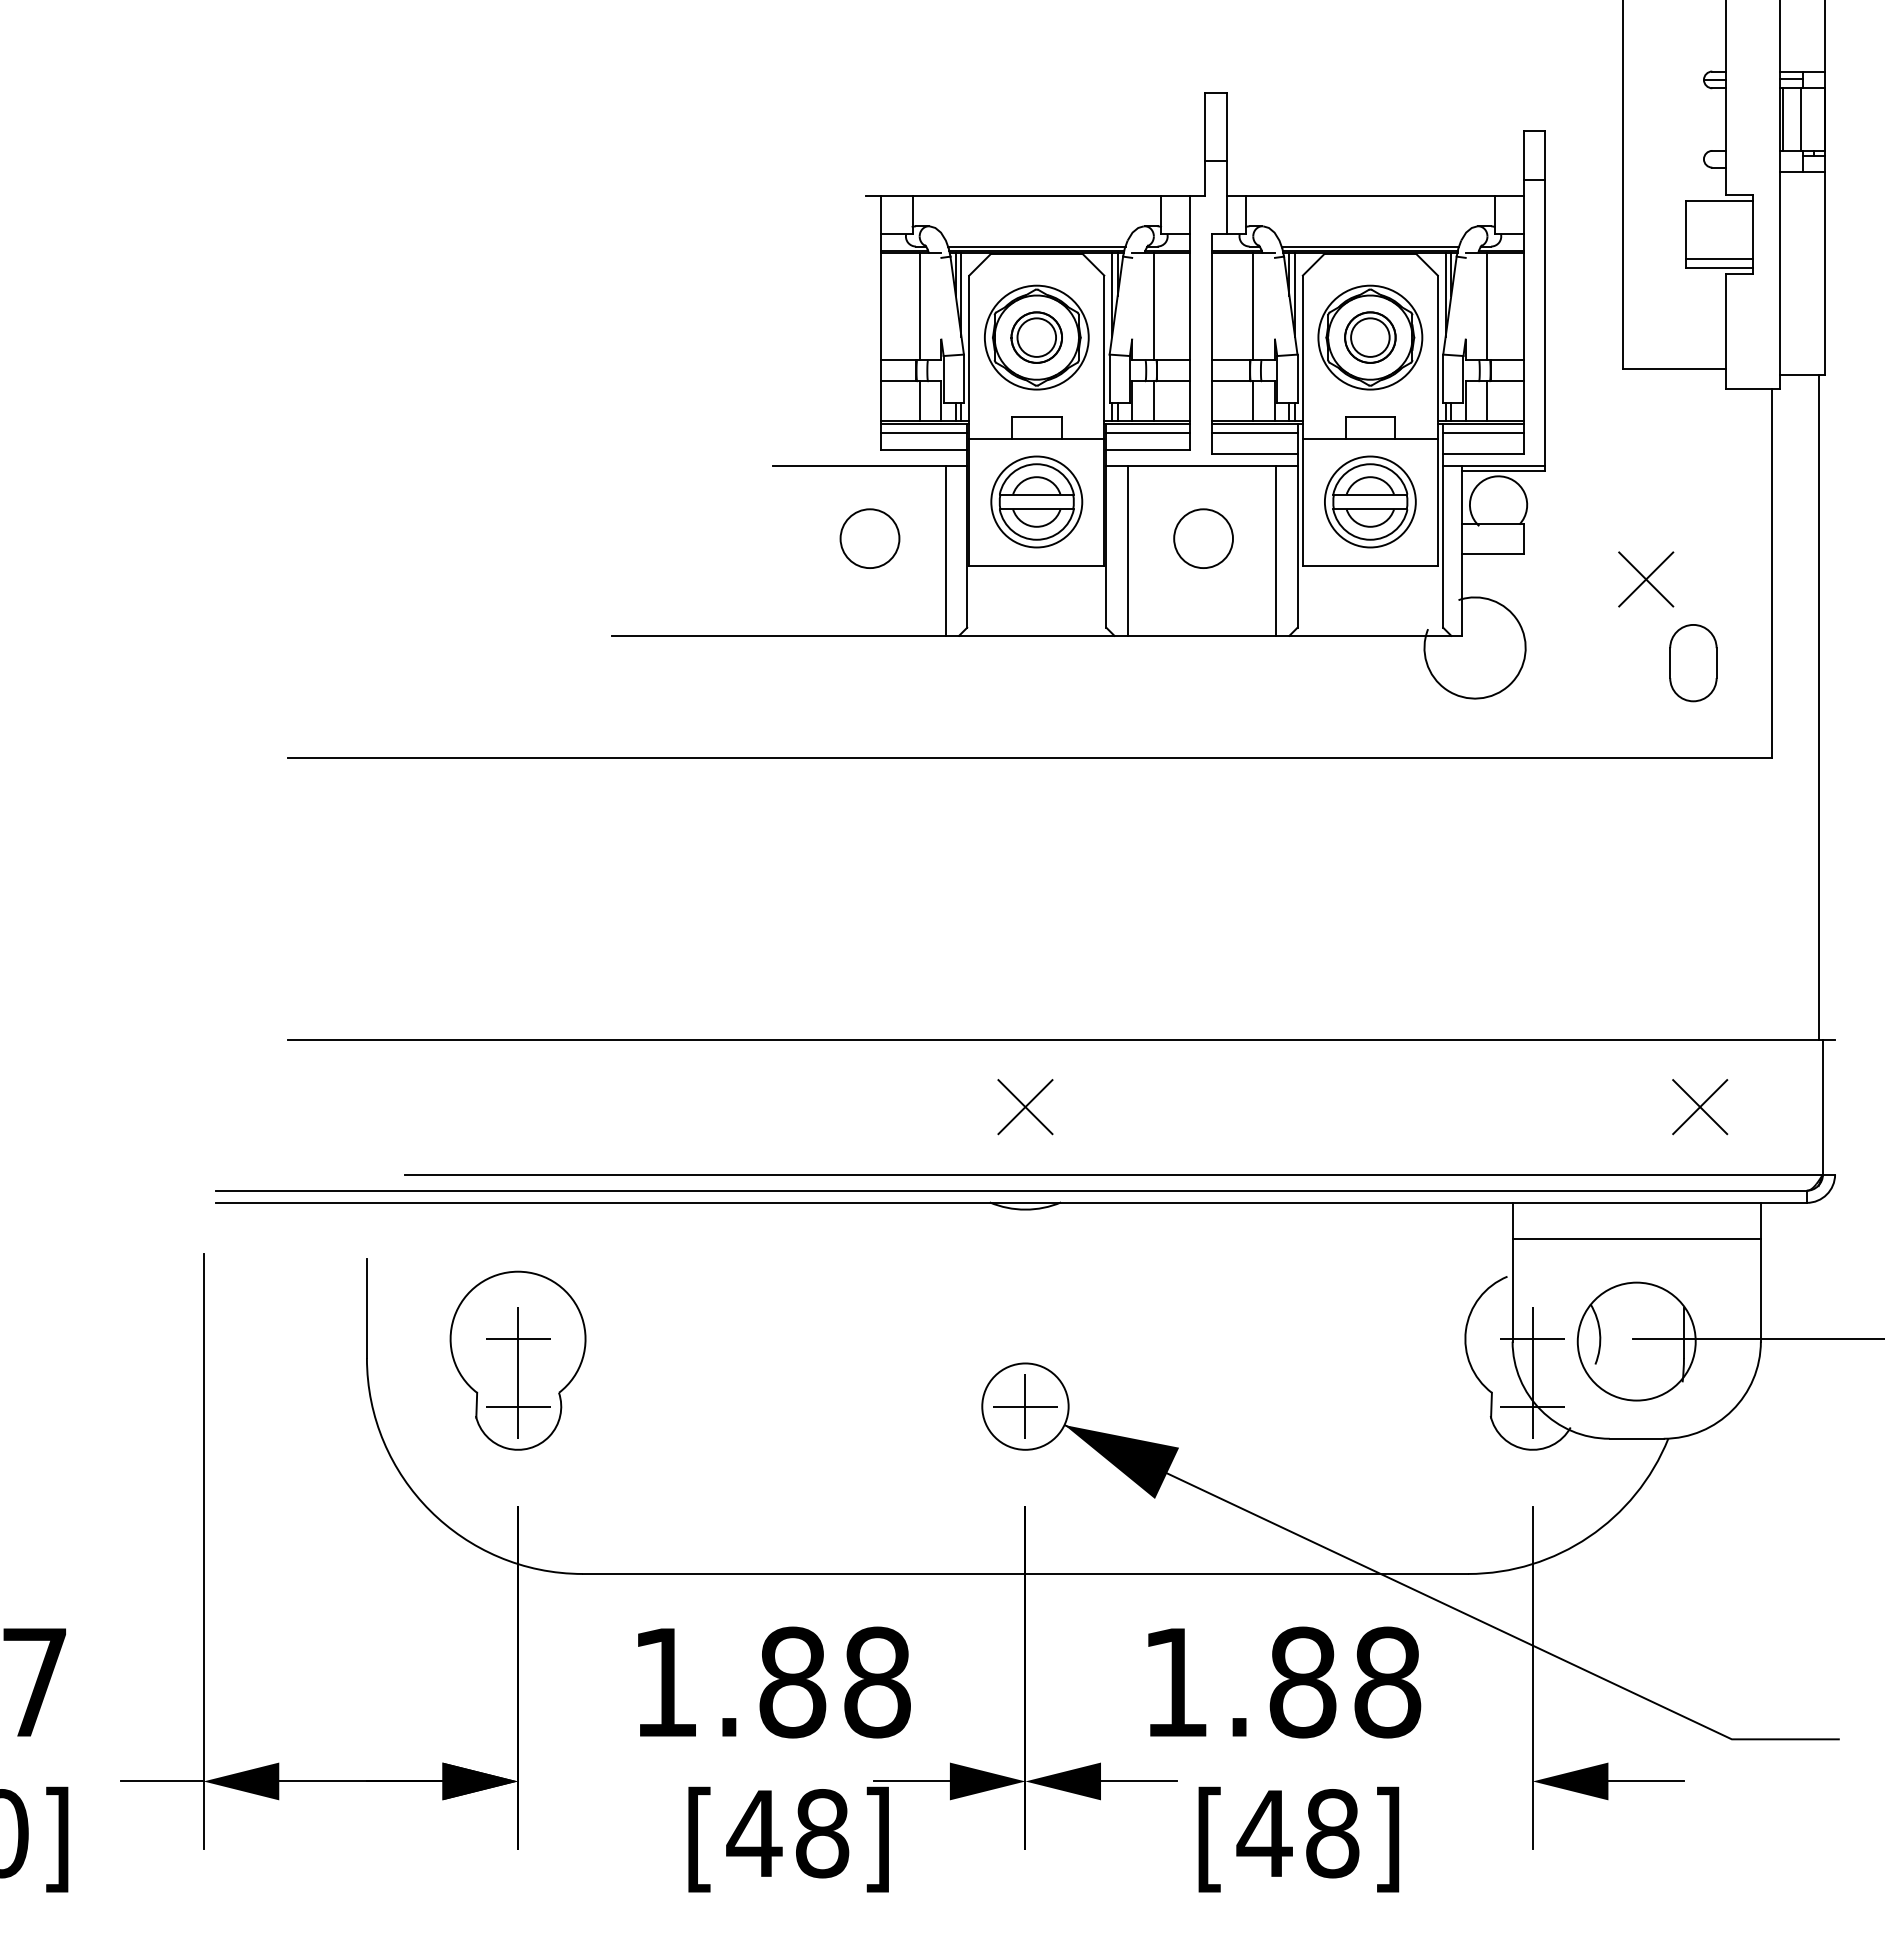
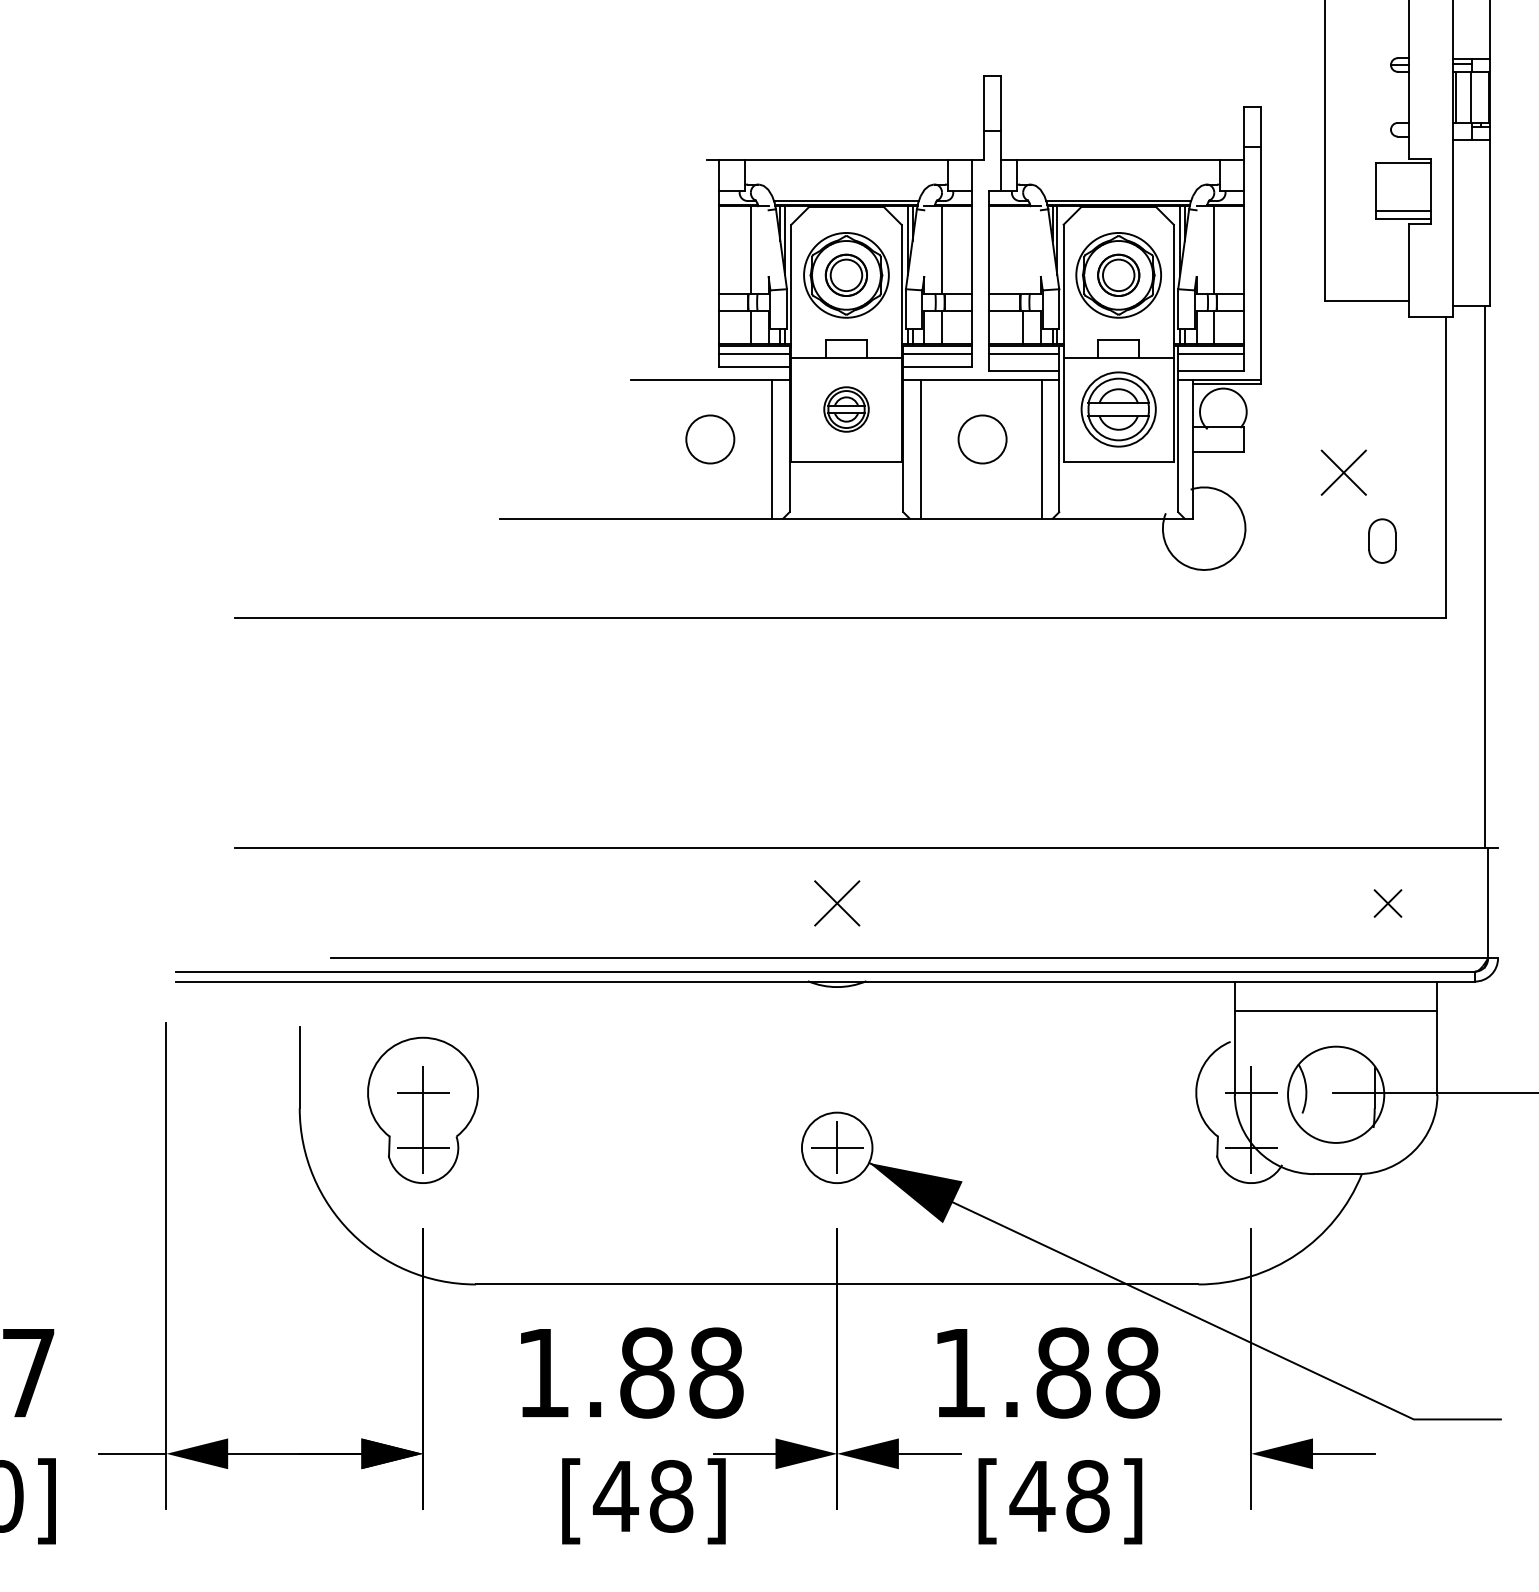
line: (1253, 306) -> (1023, 249), removed
part: (1036, 501) -> (846, 409), size x0.6
part: (1693, 663) -> (1382, 541), size x0.7
part: (1700, 1107) -> (1388, 903), size x0.6

